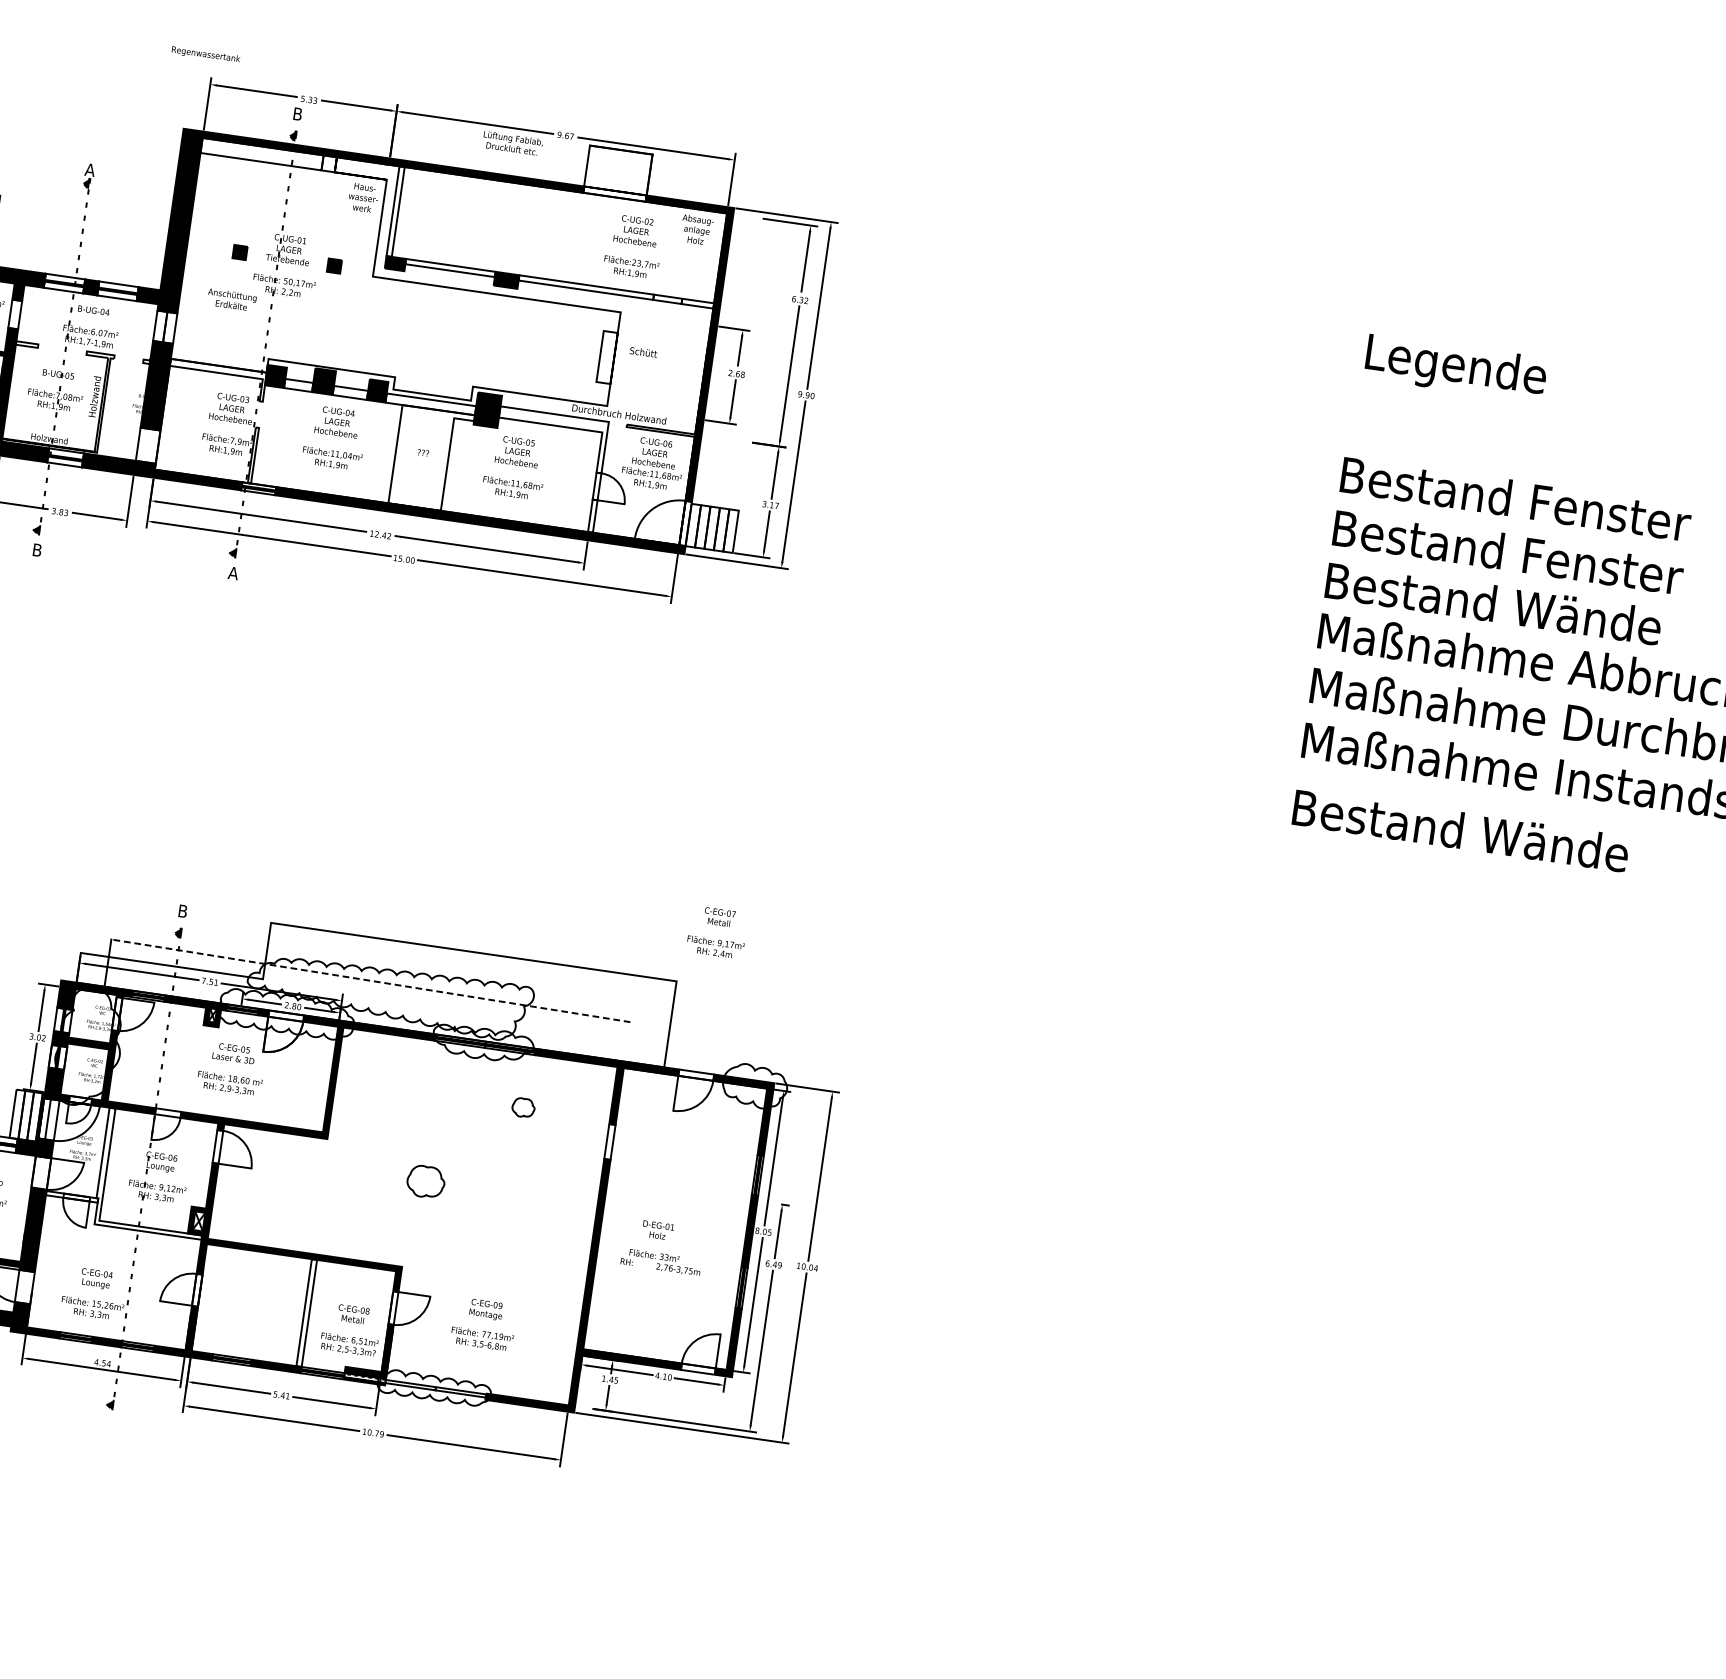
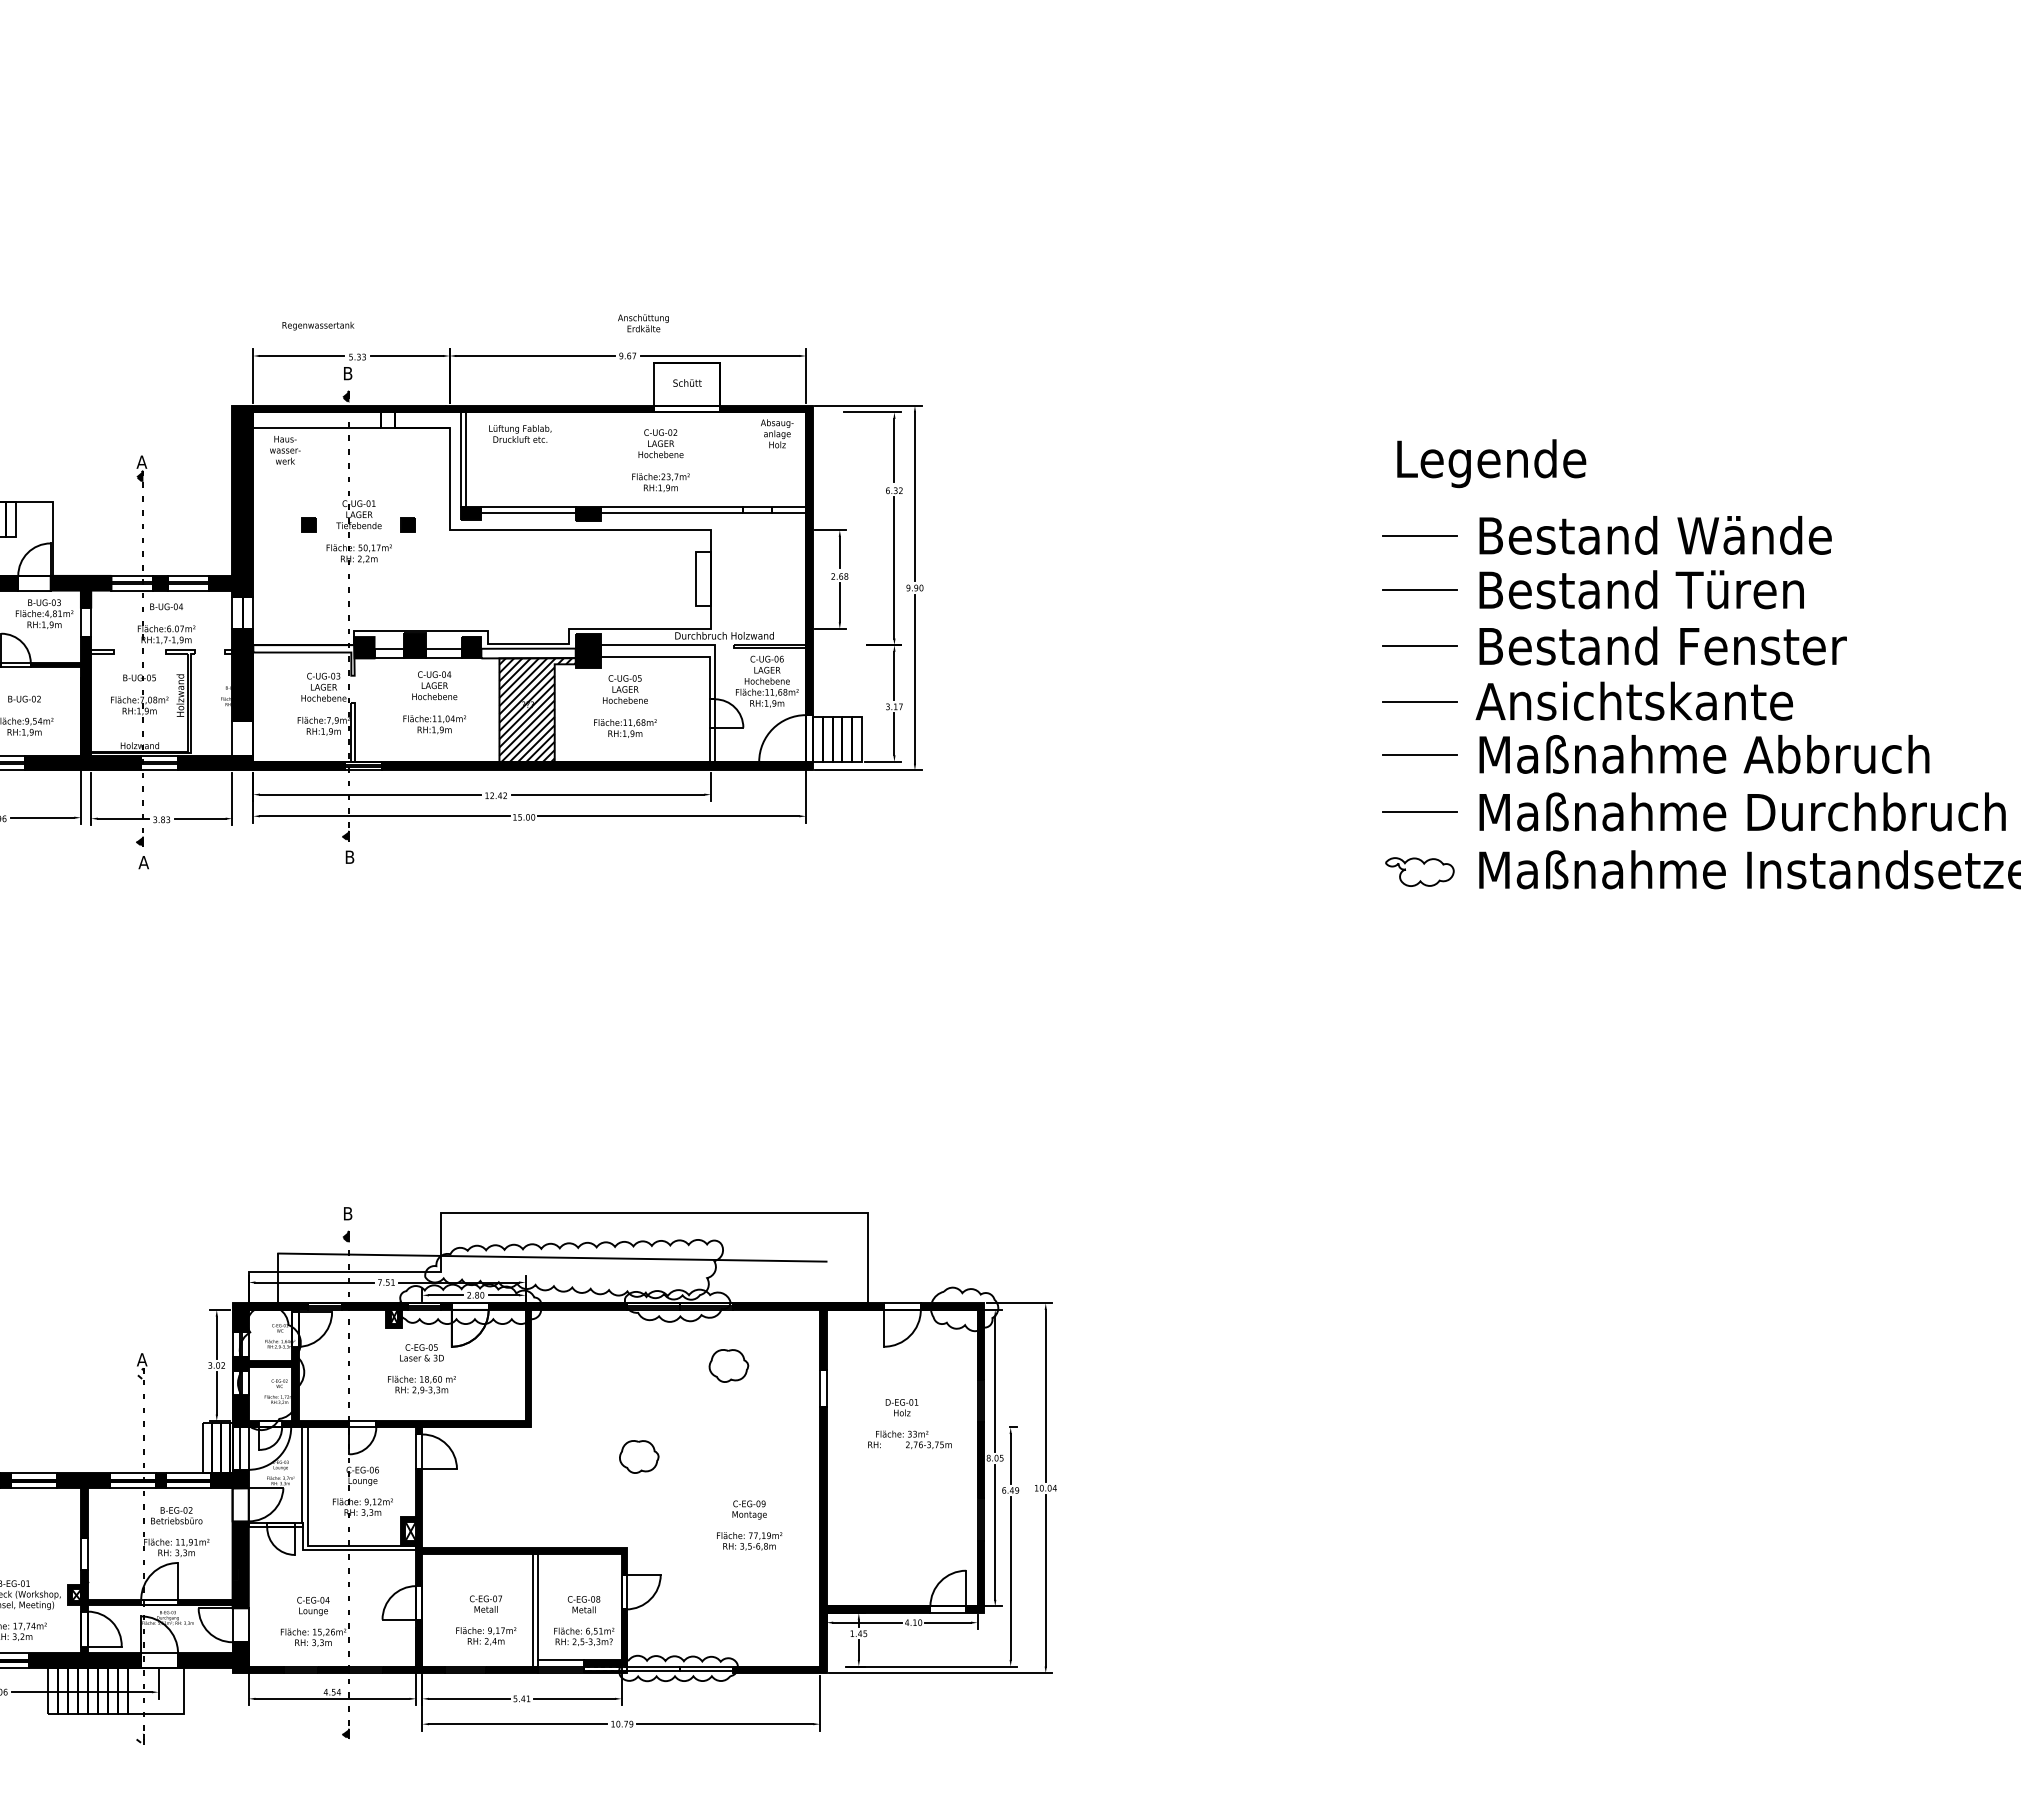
text: (206, 55) -> (318, 326), moved
text: (513, 143) -> (520, 433), moved
text: (363, 198) -> (285, 450), moved
text: (633, 246) -> (660, 460), moved
text: (231, 300) -> (643, 323), moved
text: (643, 351) -> (687, 382), moved
text: (1455, 368) -> (1491, 463), moved
line: (1292, 414) -> (1419, 535), added
hatch: (431, 458) -> (537, 709), added
line: (1284, 466) -> (1419, 590), added
text: (1608, 512) -> (1760, 589), Bestand Fenster -> Bestand Türen
line: (1277, 519) -> (1419, 646), added
text: (36, 550) -> (143, 862), B -> A
line: (1269, 571) -> (1419, 701), added
text: (233, 572) -> (349, 856), A -> B
text: (1491, 602) -> (1653, 700), Bestand Wände -> Ansichtskante
line: (1262, 622) -> (1419, 754), added
line: (1254, 677) -> (1419, 812), added
part: (1246, 733) -> (1419, 871), added
text: (1460, 830) -> (1655, 535), moved
text: (717, 932) -> (486, 1620), moved
line: (370, 980) -> (551, 1257), dashed -> solid
part: (523, 1107) -> (728, 1365), size x1.67
text: (662, 1247) -> (909, 1424), moved
text: (484, 1324) -> (749, 1525), moved
line: (323, 1363) -> (560, 1659), added

